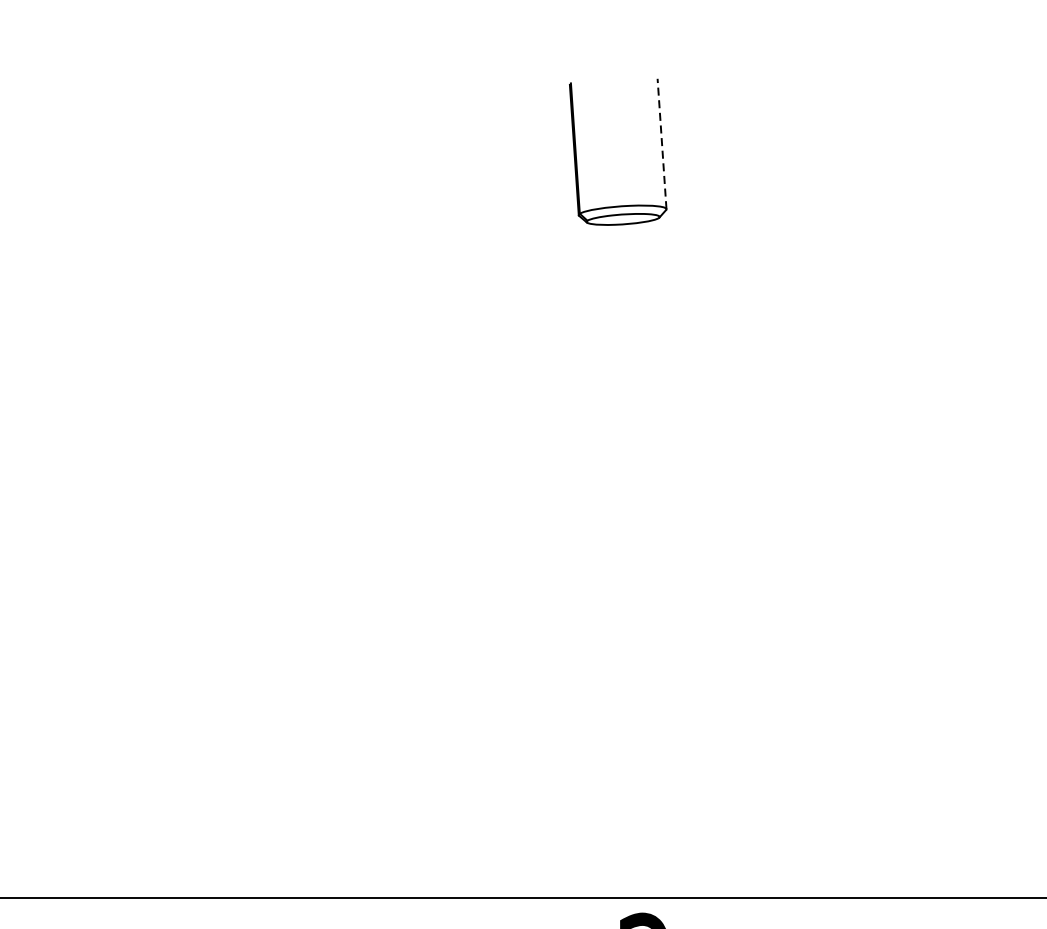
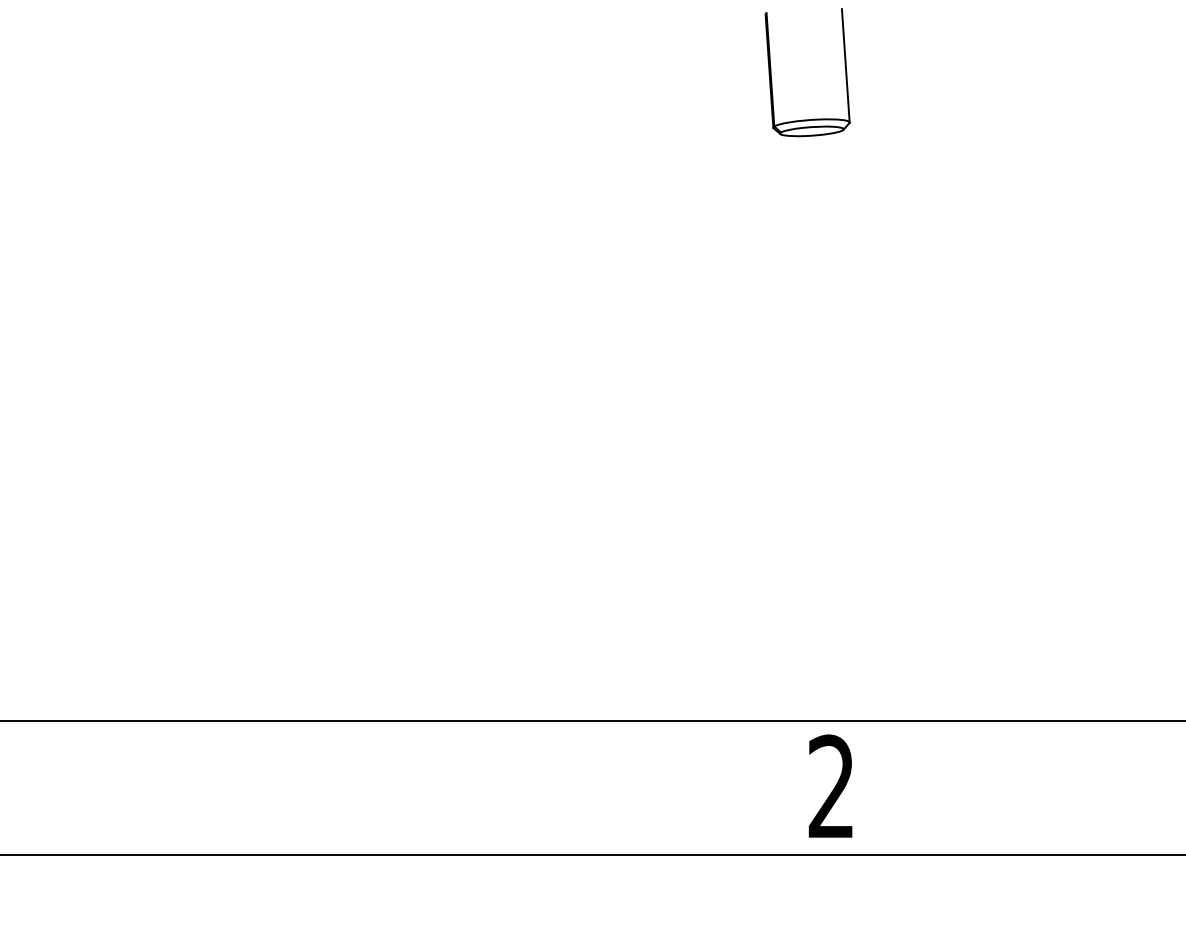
line: (661, 143) -> (845, 65), dashed -> solid

